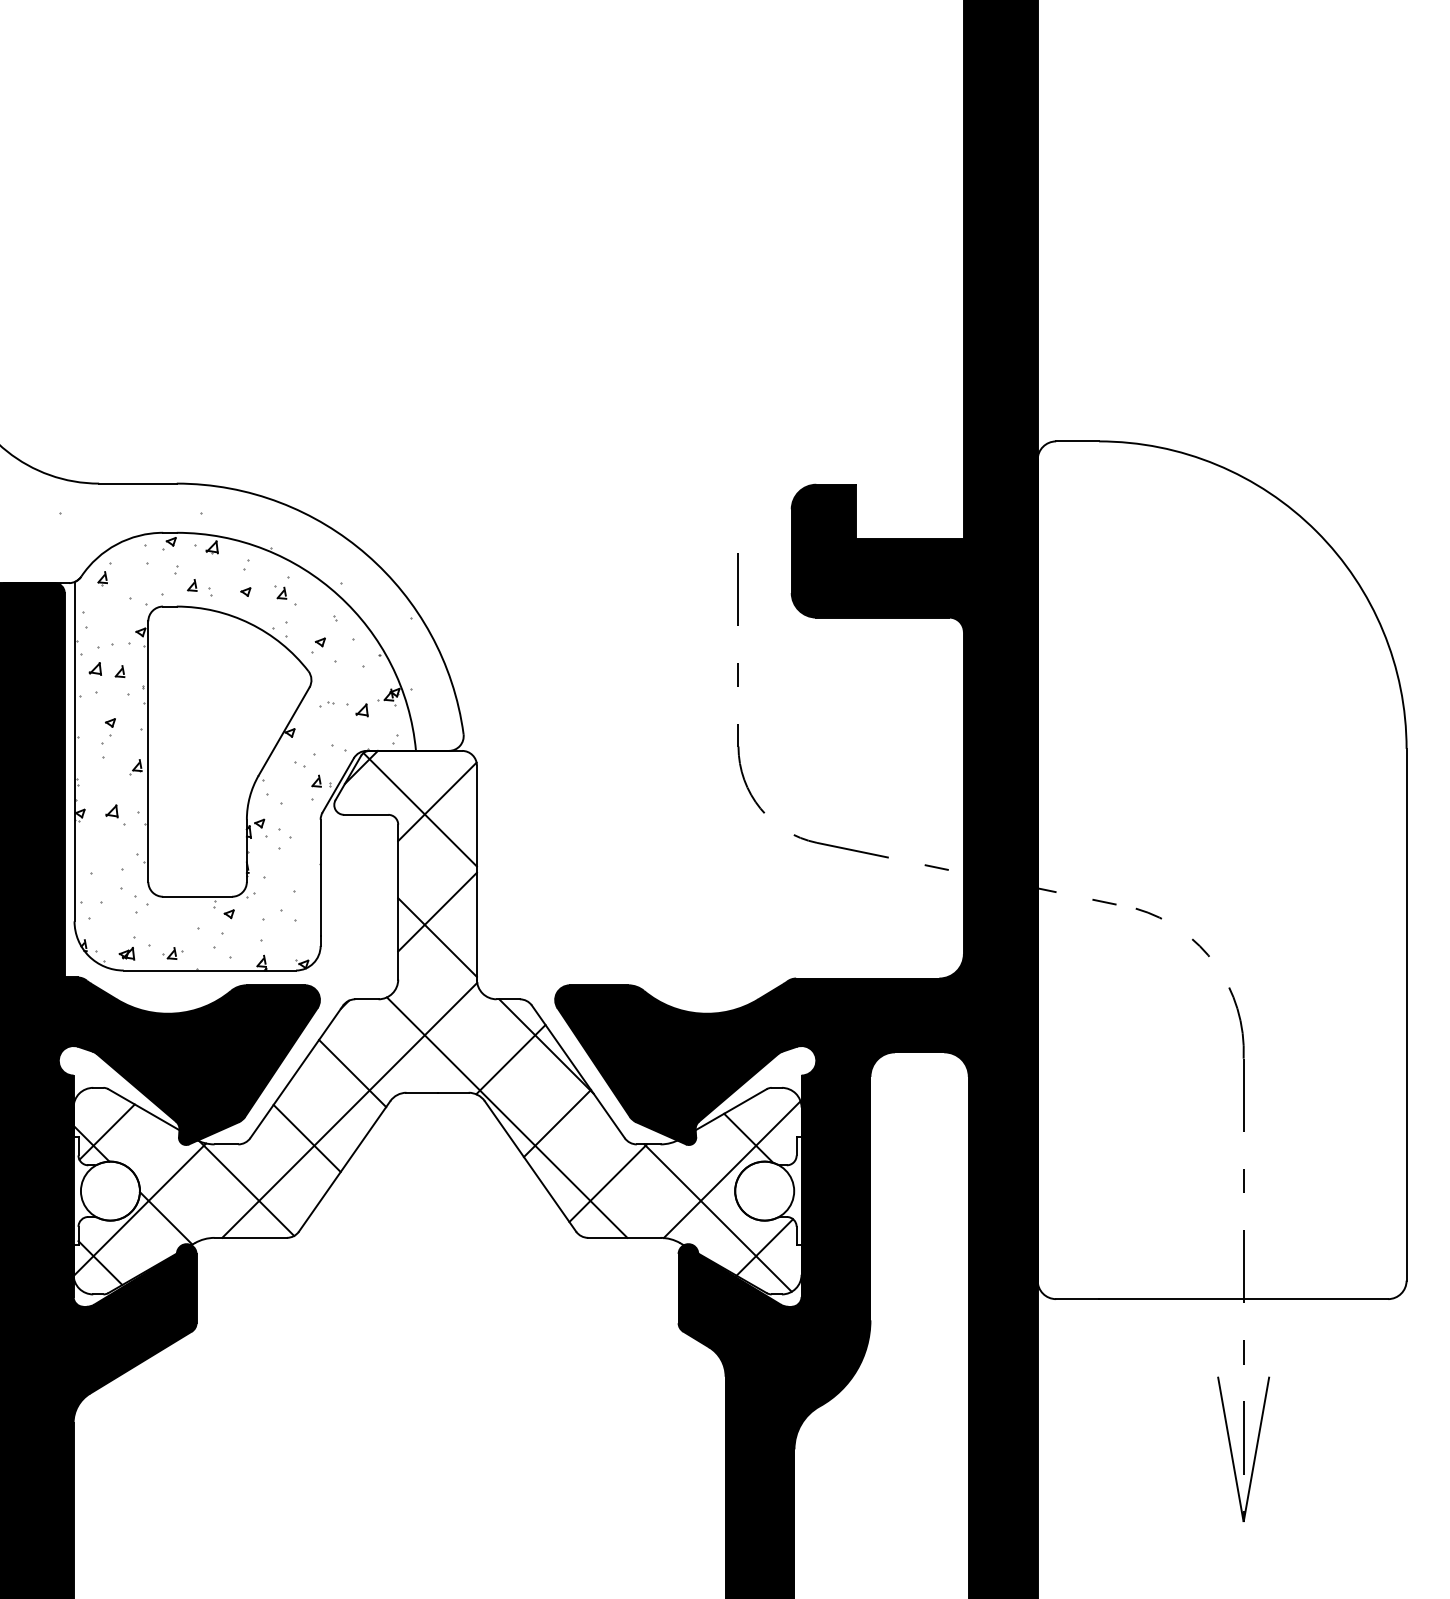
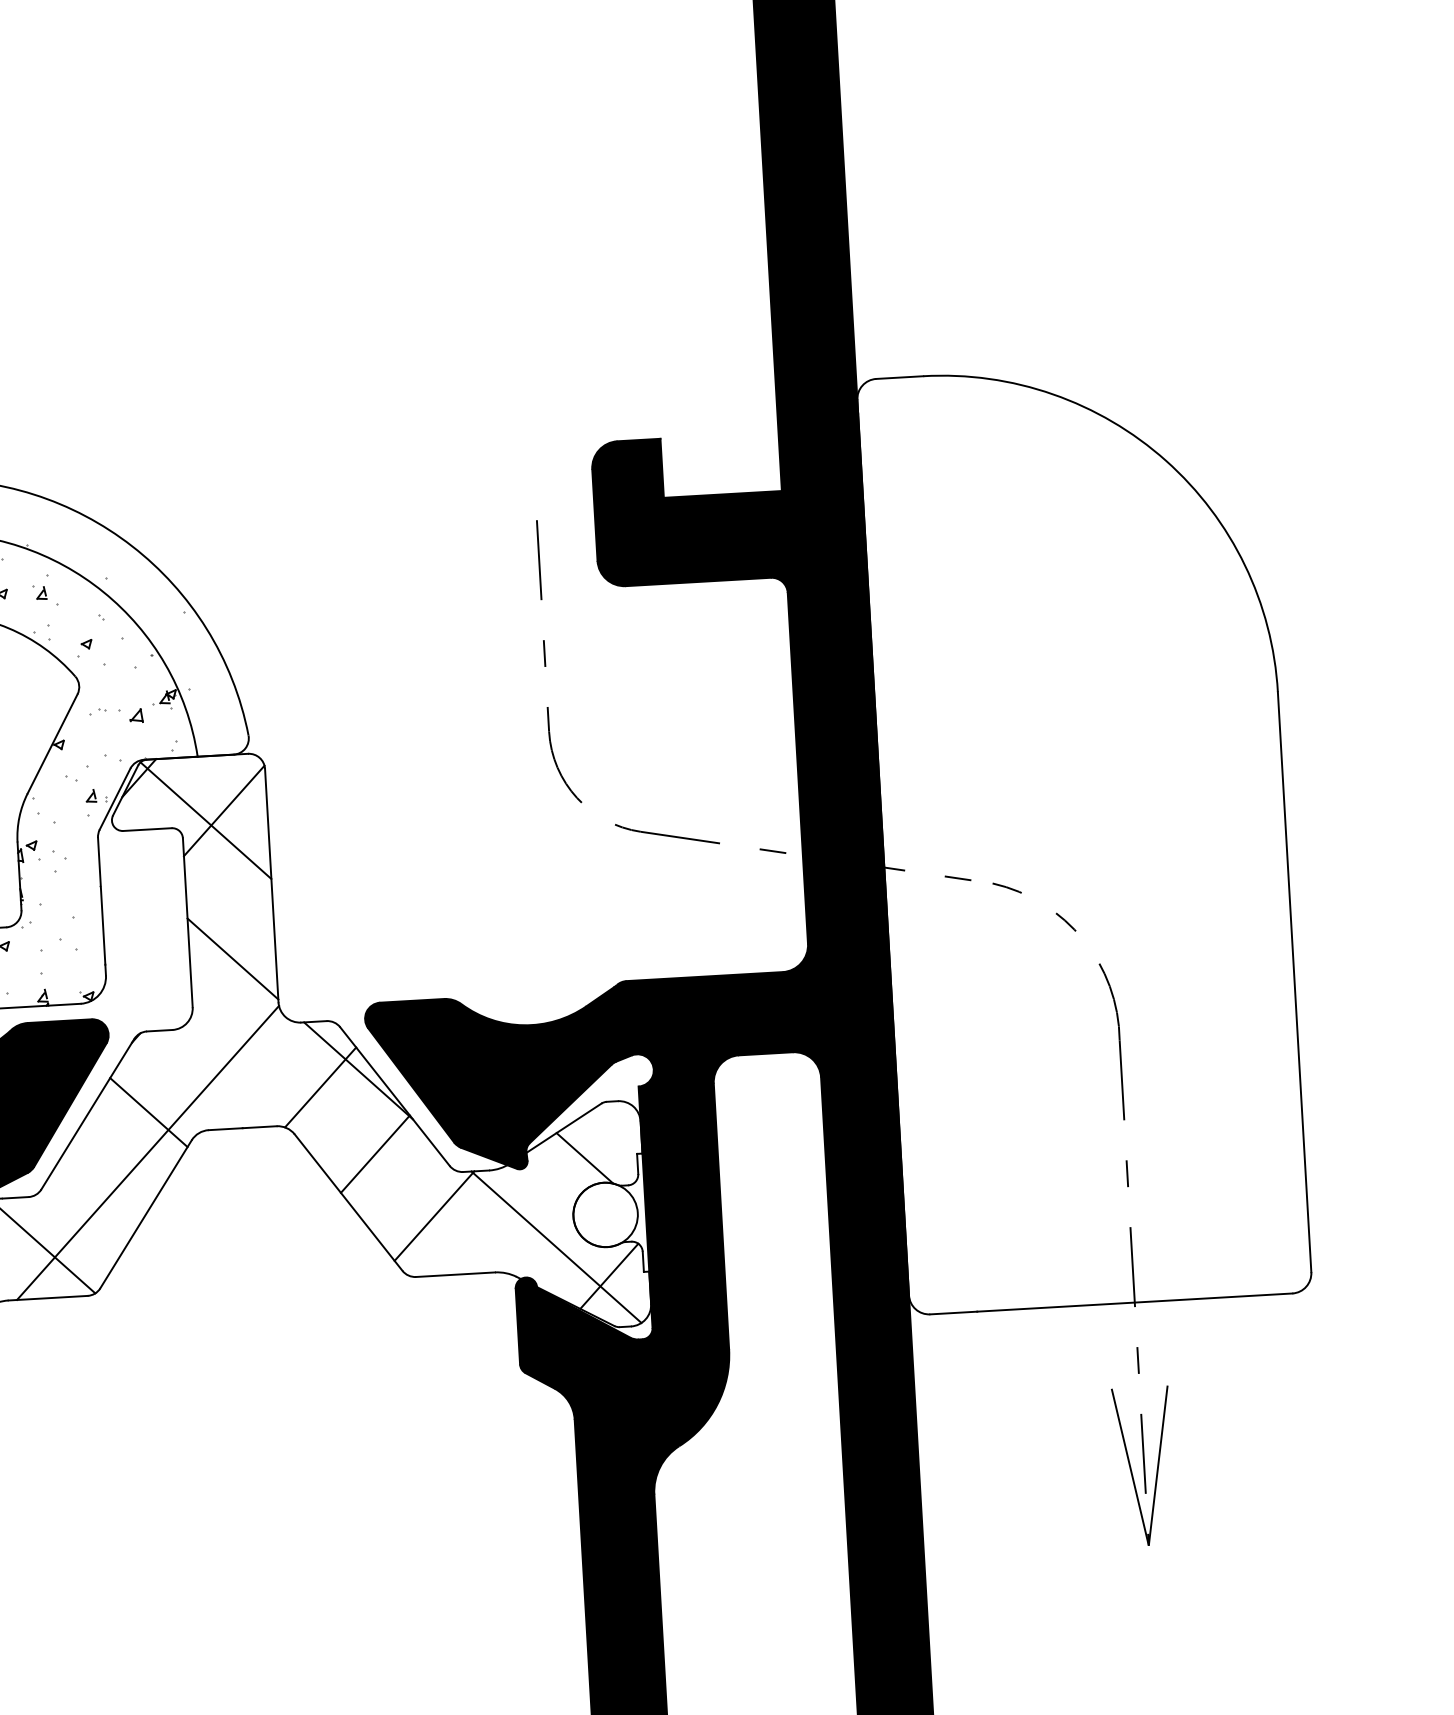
line: (437, 911) -> (231, 930), removed
line: (506, 1117) -> (319, 1150), removed
line: (306, 1138) -> (102, 1186), removed
line: (731, 1169) -> (568, 1193), removed

